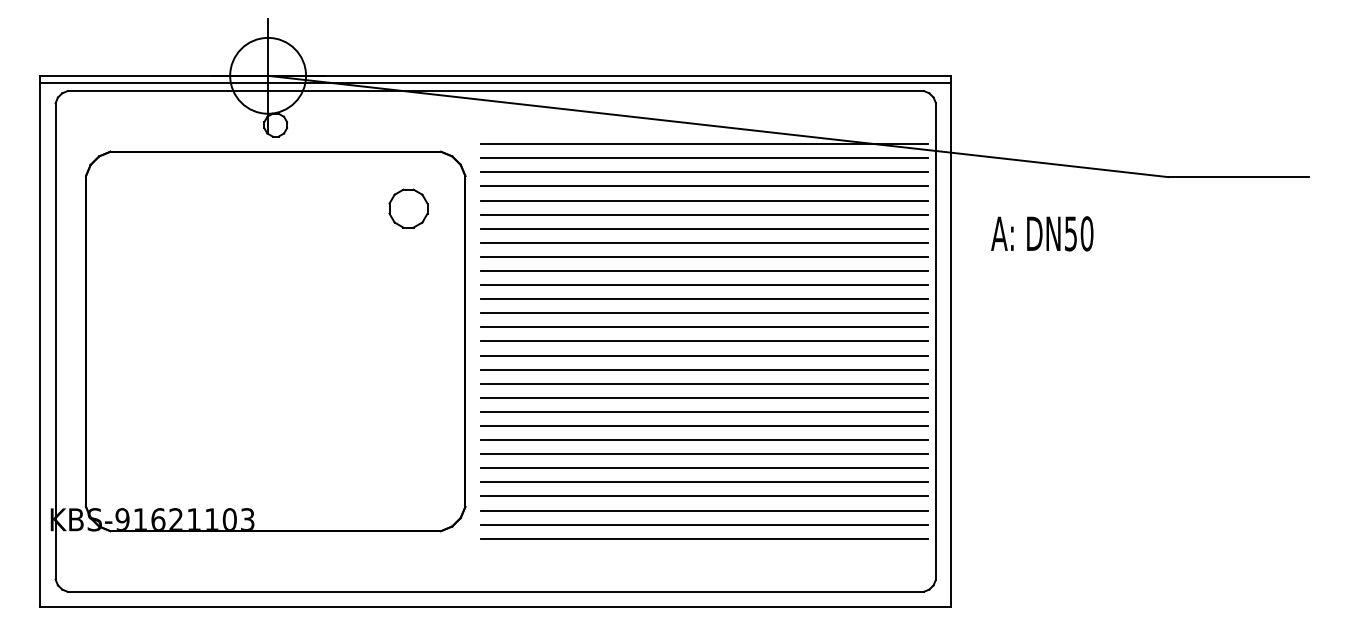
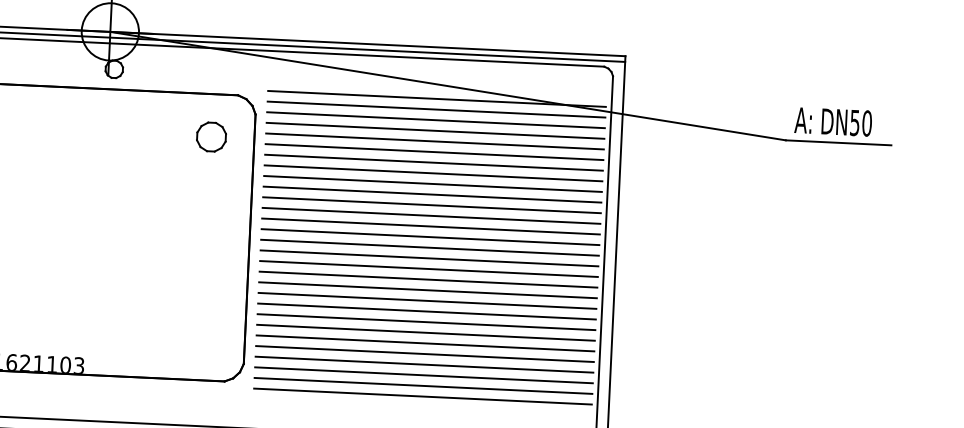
text: (1042, 233) -> (833, 121), moved

